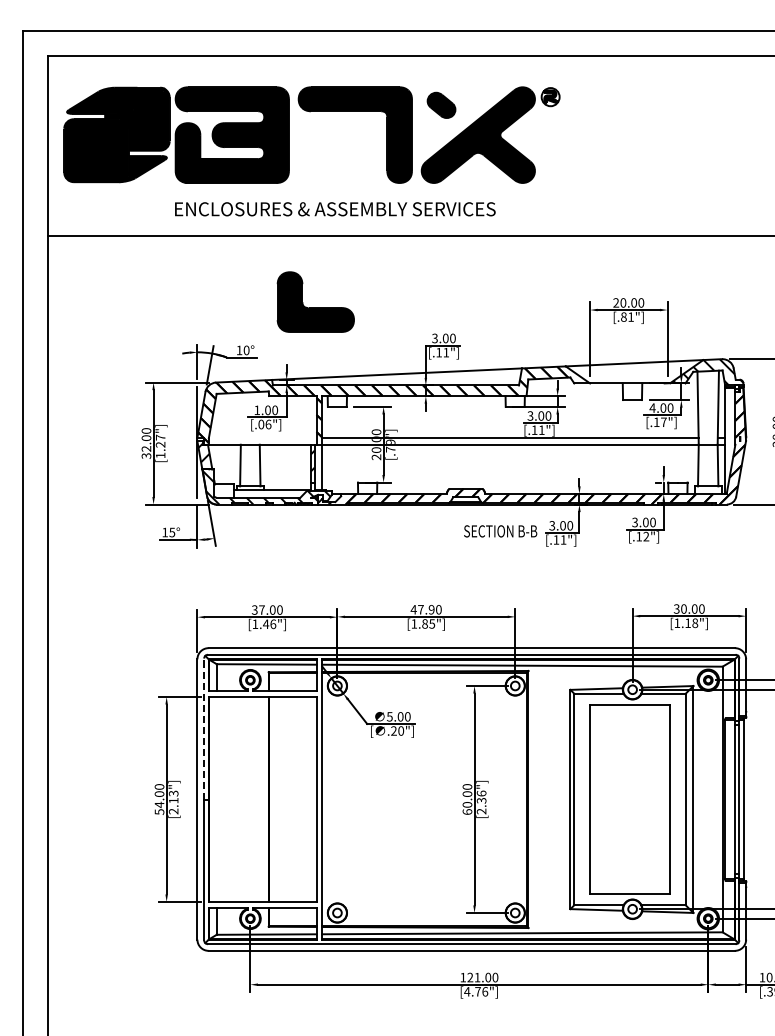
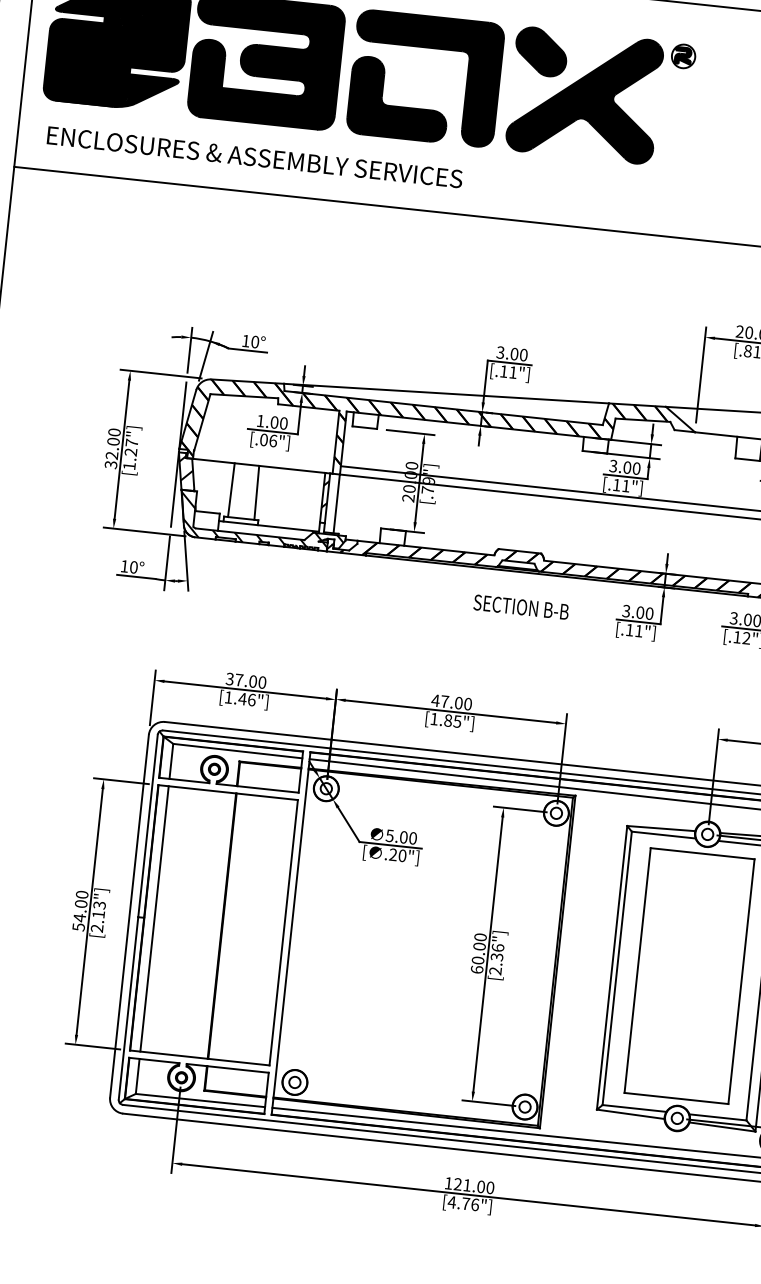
part: (441, 105) -> (541, 52), size x1.43
text: (335, 209) -> (255, 157), moved
part: (315, 301) -> (398, 98), moved
text: (500, 531) -> (521, 607), moved
text: (172, 532) -> (134, 567), 15° -> 10°
text: (431, 609) -> (458, 702), 47.90 -> 47.00
line: (204, 728) -> (148, 825), dashed -> solid
line: (216, 799) -> (154, 918), added

